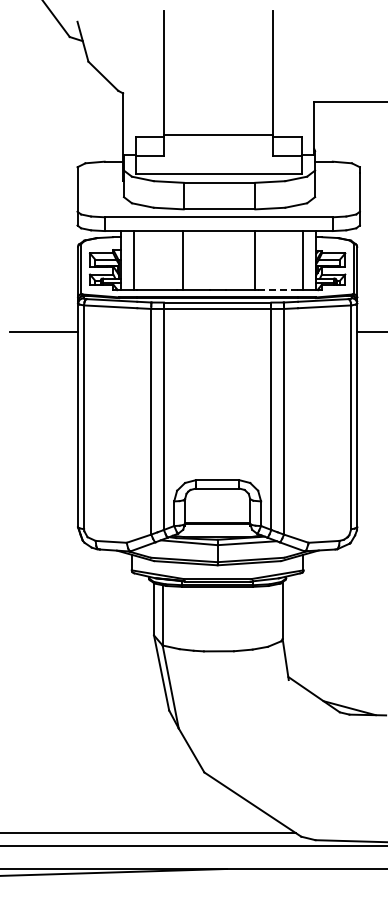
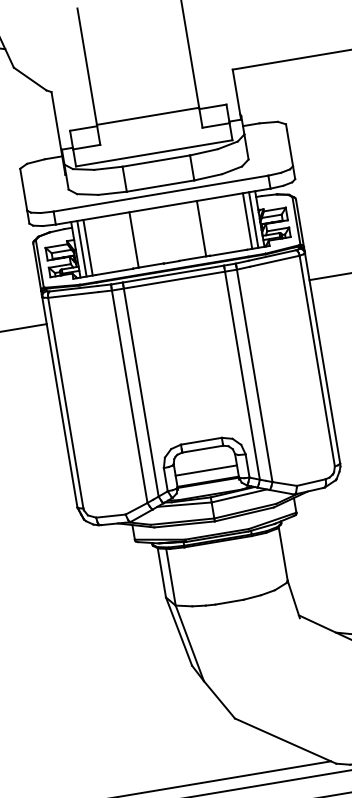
line: (127, 260) -> (81, 248), added
line: (309, 260) -> (253, 220), added
line: (278, 290) -> (228, 253), dashed -> solid
line: (217, 511) -> (206, 470), added

